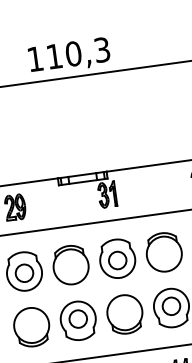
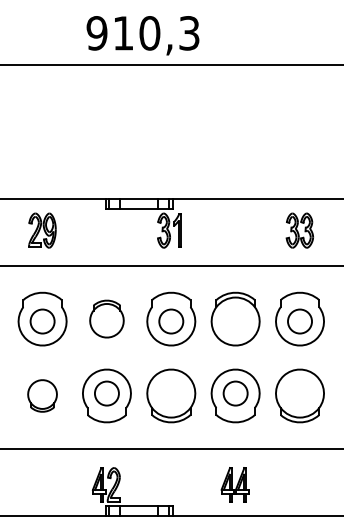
text: (34, 59) -> (96, 33), 110,3 -> 910,3
part: (70, 264) -> (106, 318), size x0.7
part: (31, 326) -> (42, 395), size x0.6

